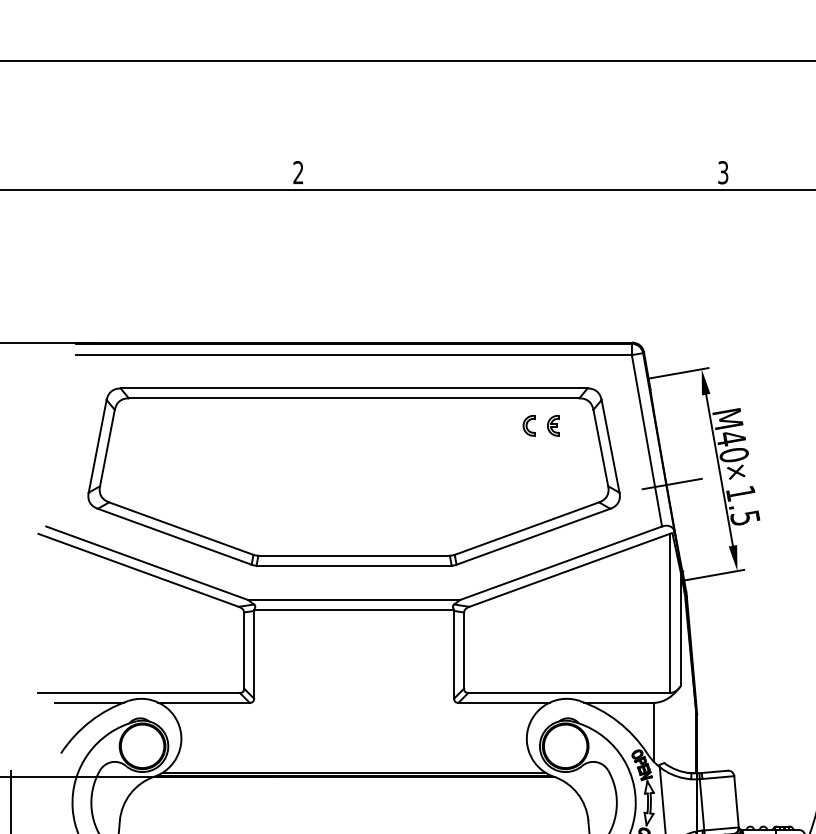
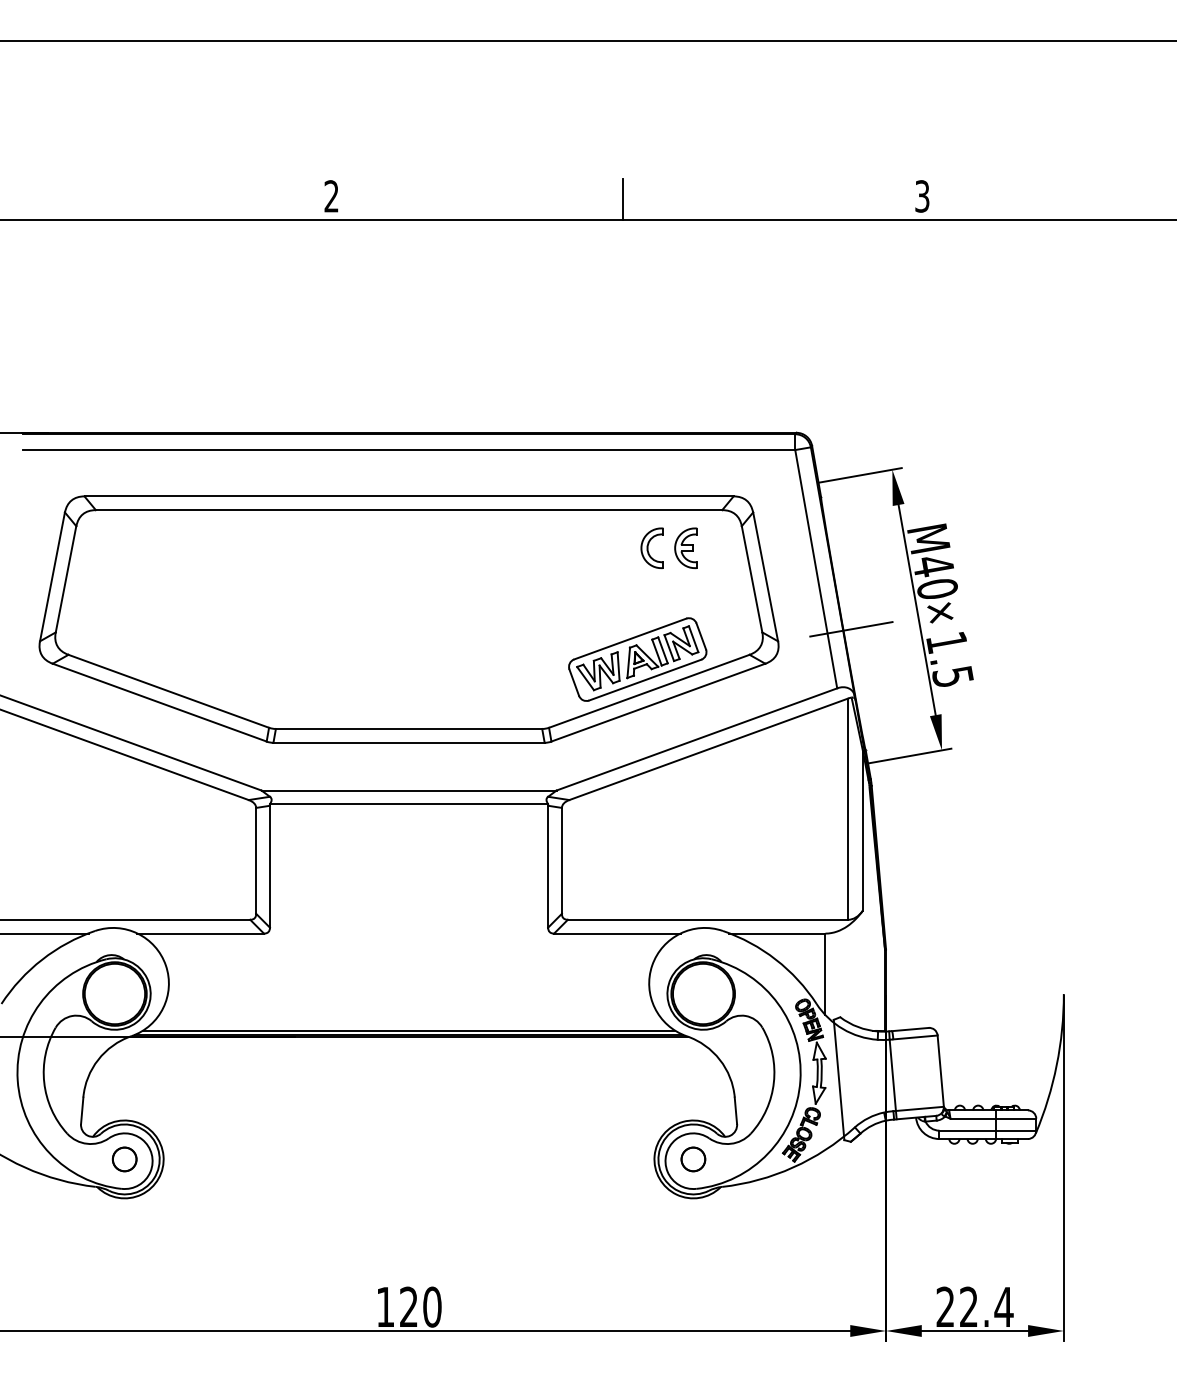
line: (507, 174) -> (622, 199), added
part: (528, 425) -> (651, 548), size x1.43
part: (552, 425) -> (685, 548), size x1.43
part: (518, 505) -> (637, 659), added

